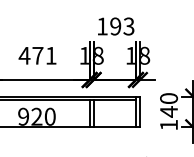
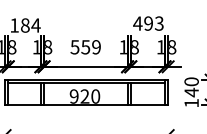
text: (101, 26) -> (137, 23), 193 -> 493
text: (37, 56) -> (85, 47), 471 -> 559

